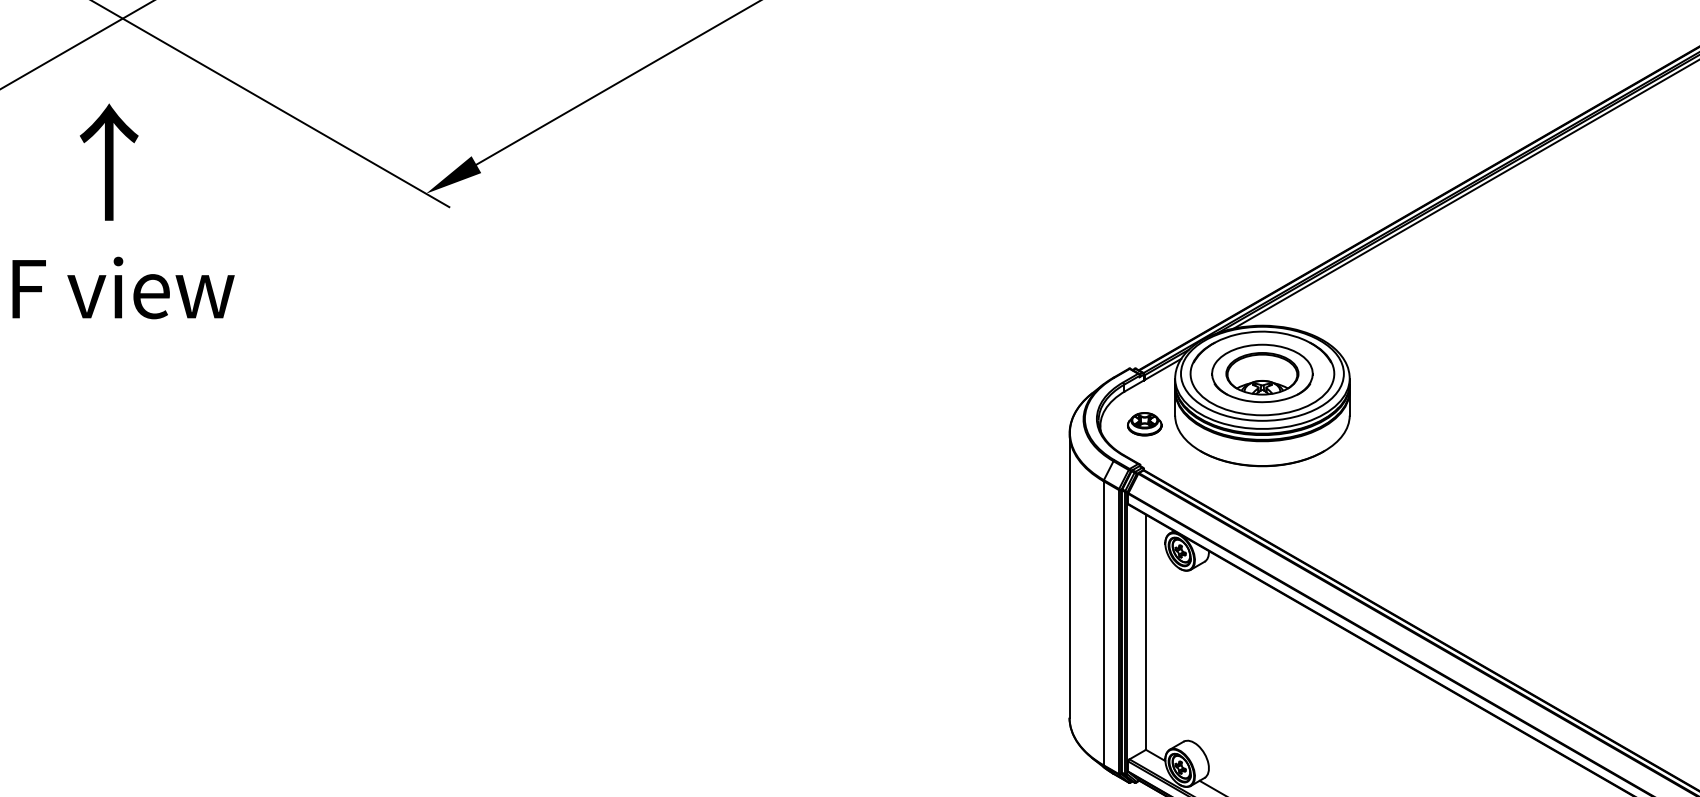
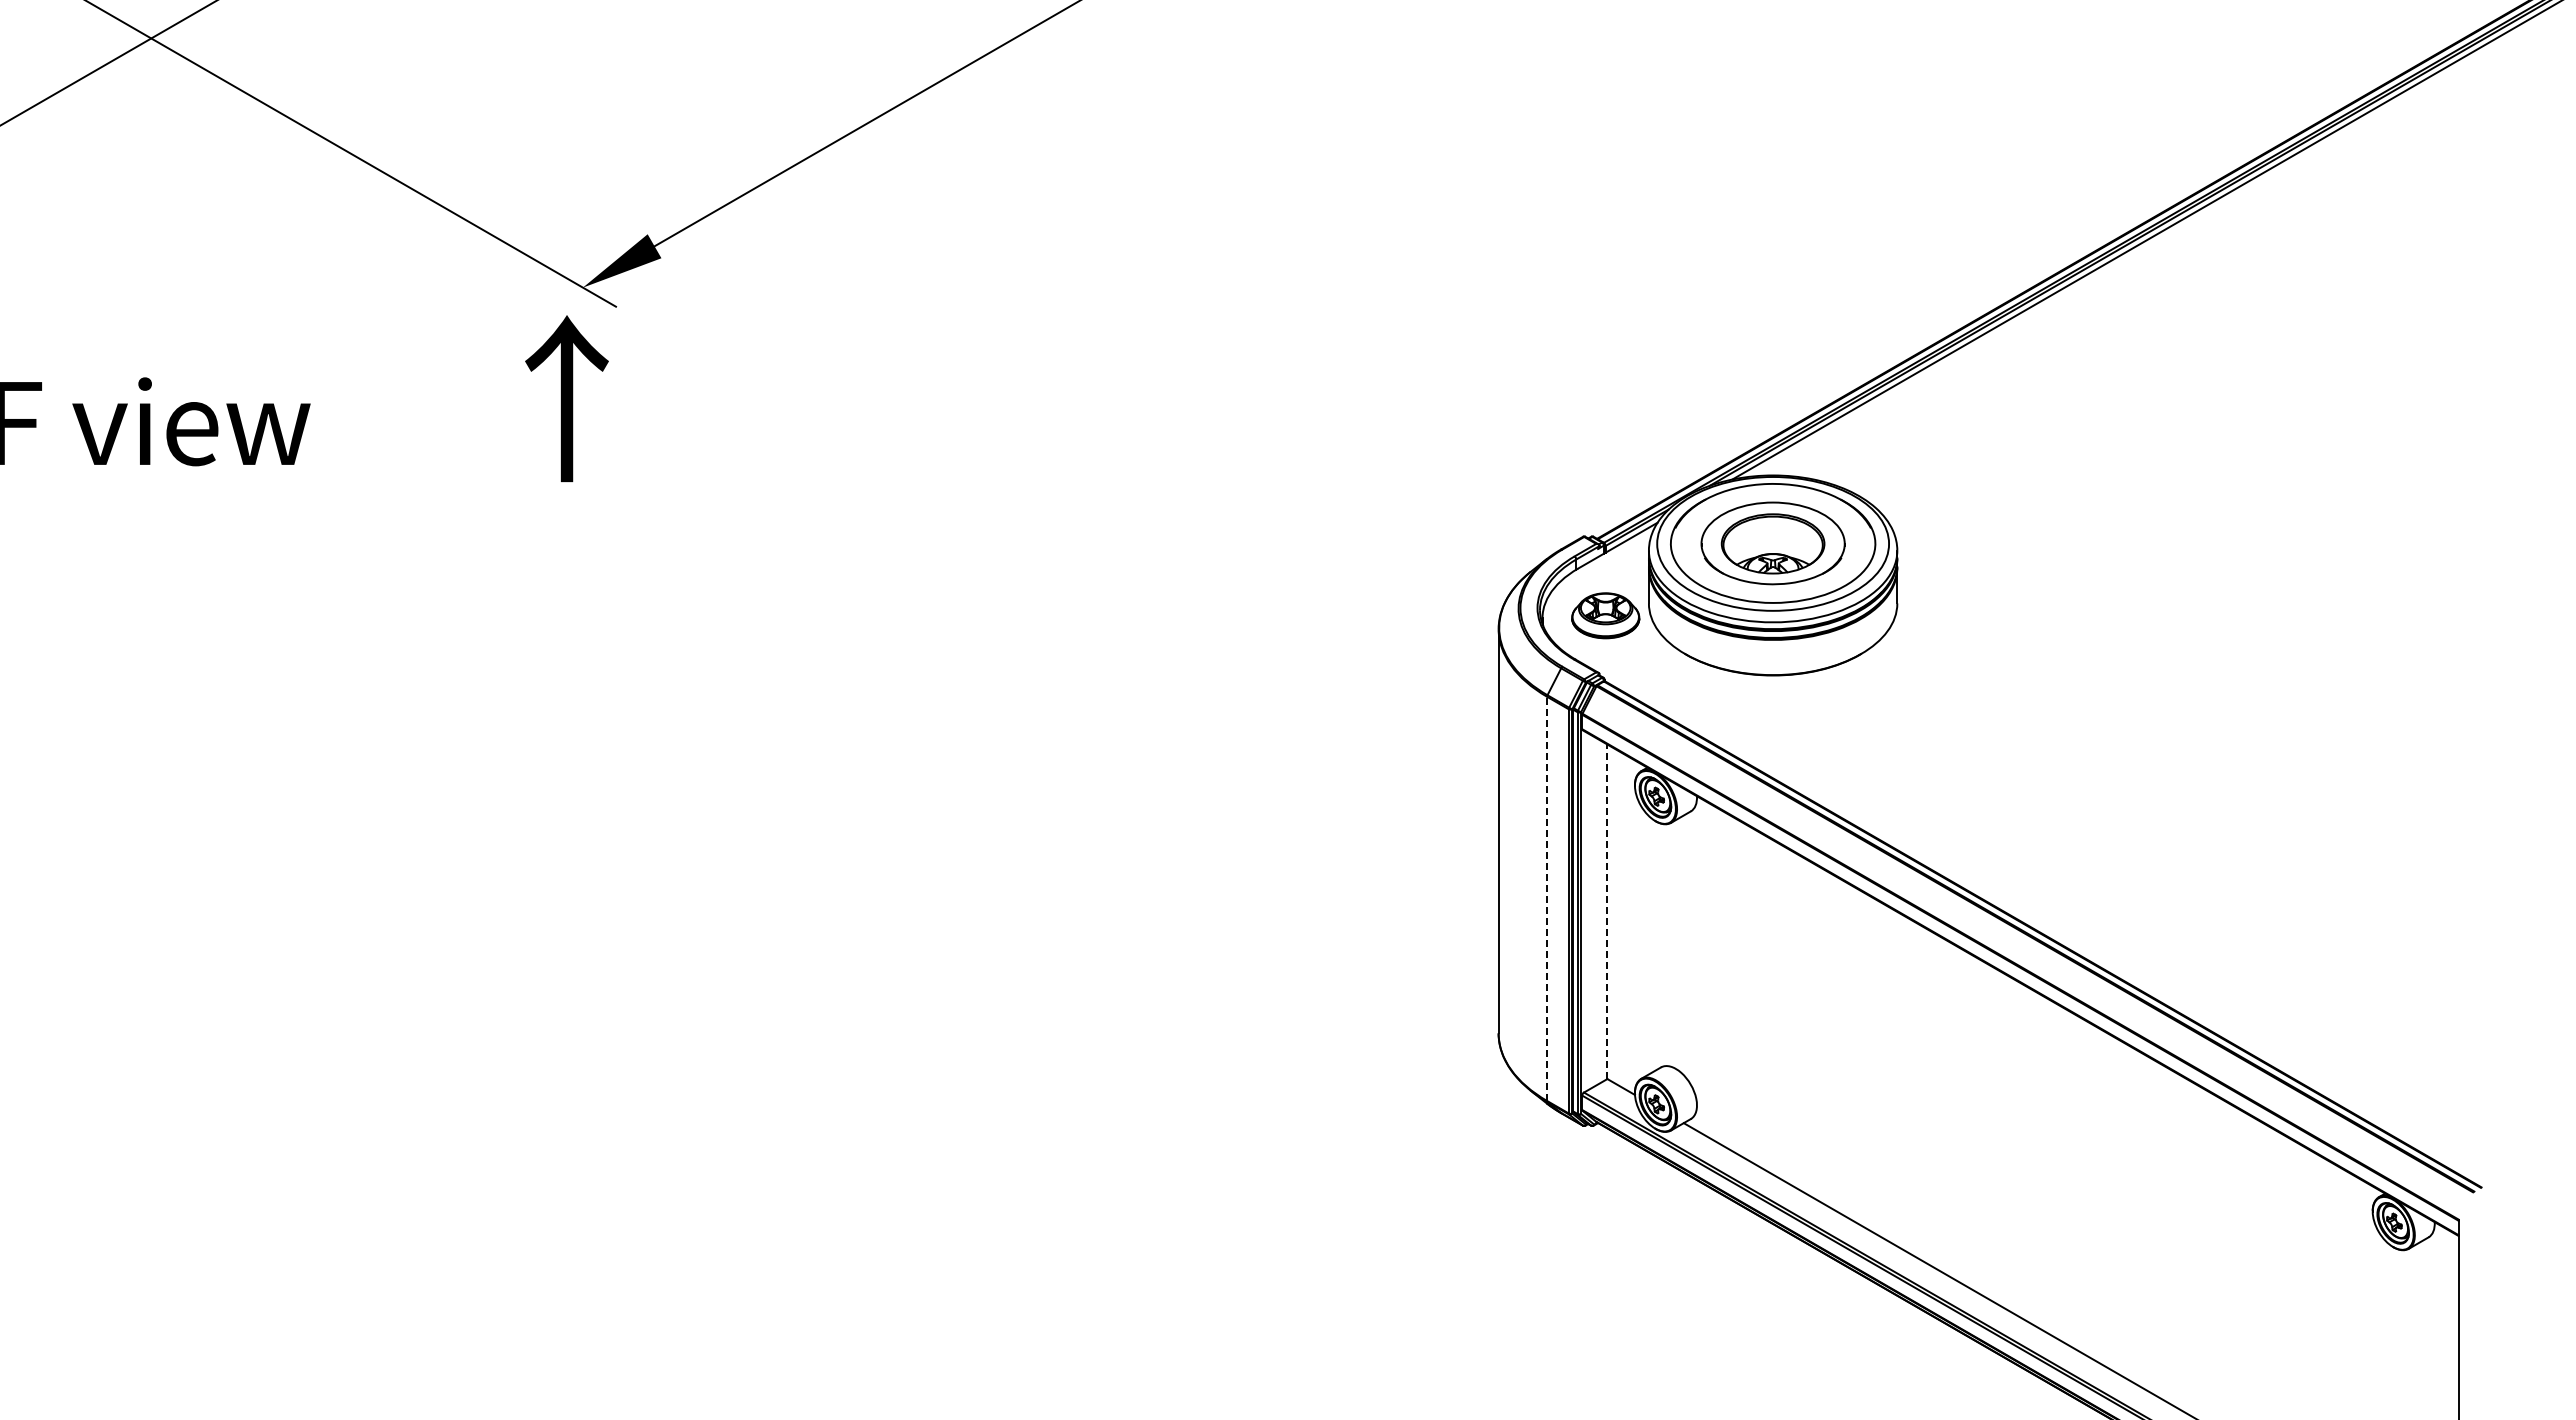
text: (108, 162) -> (566, 398), moved
part: (1144, 424) -> (1605, 615), size x1.4
line: (1103, 622) -> (1547, 898), solid -> dashed
line: (1146, 632) -> (1607, 911), solid -> dashed

